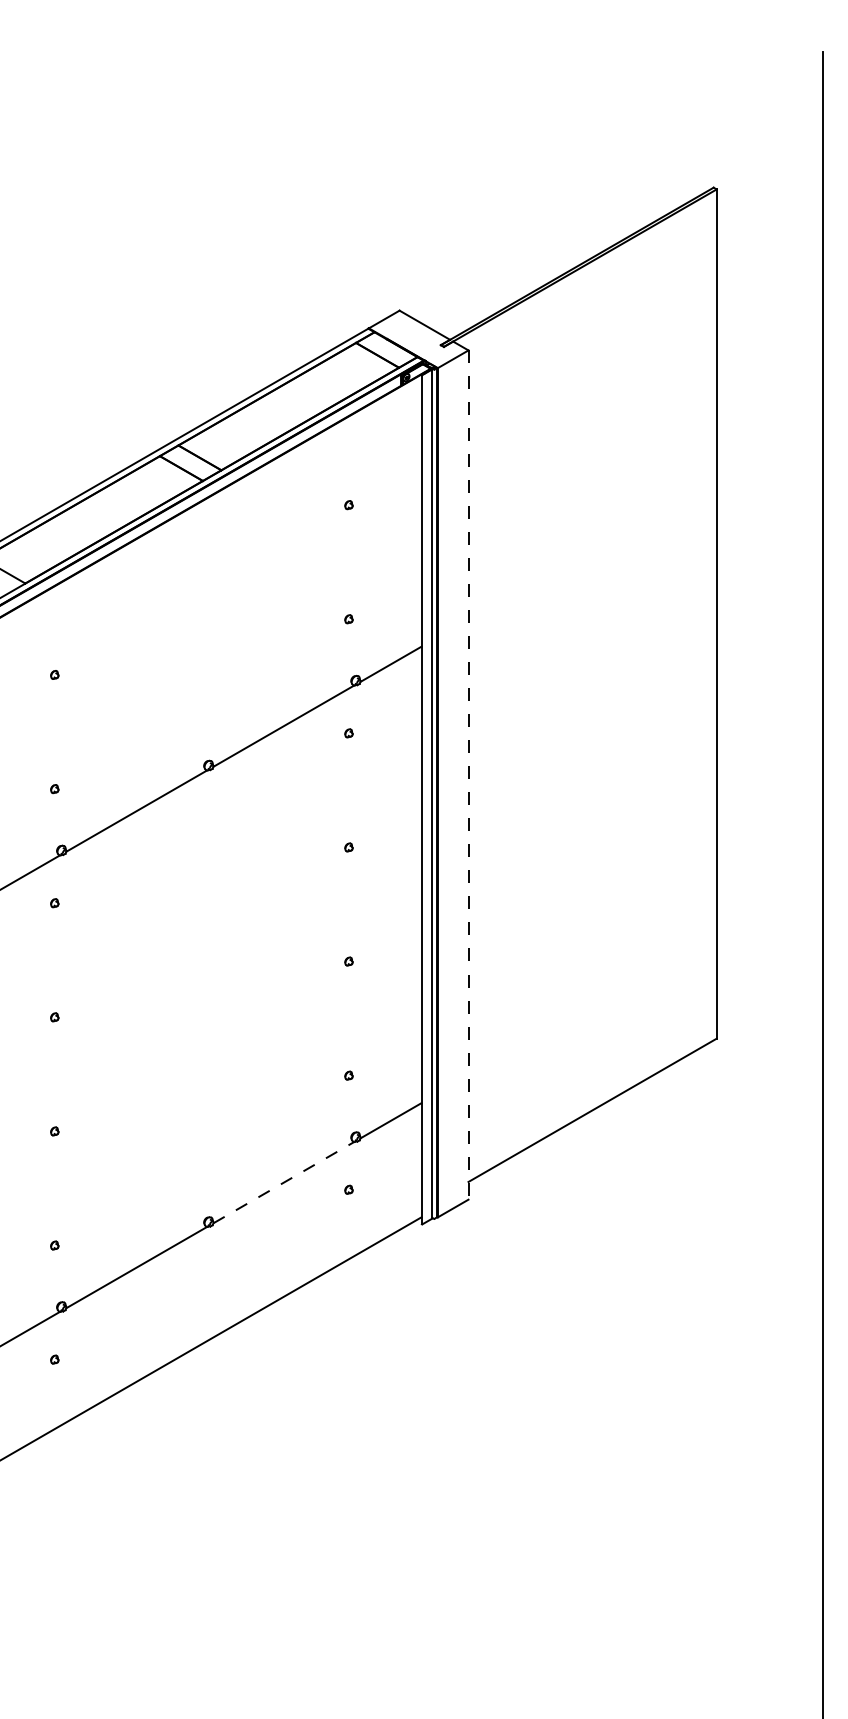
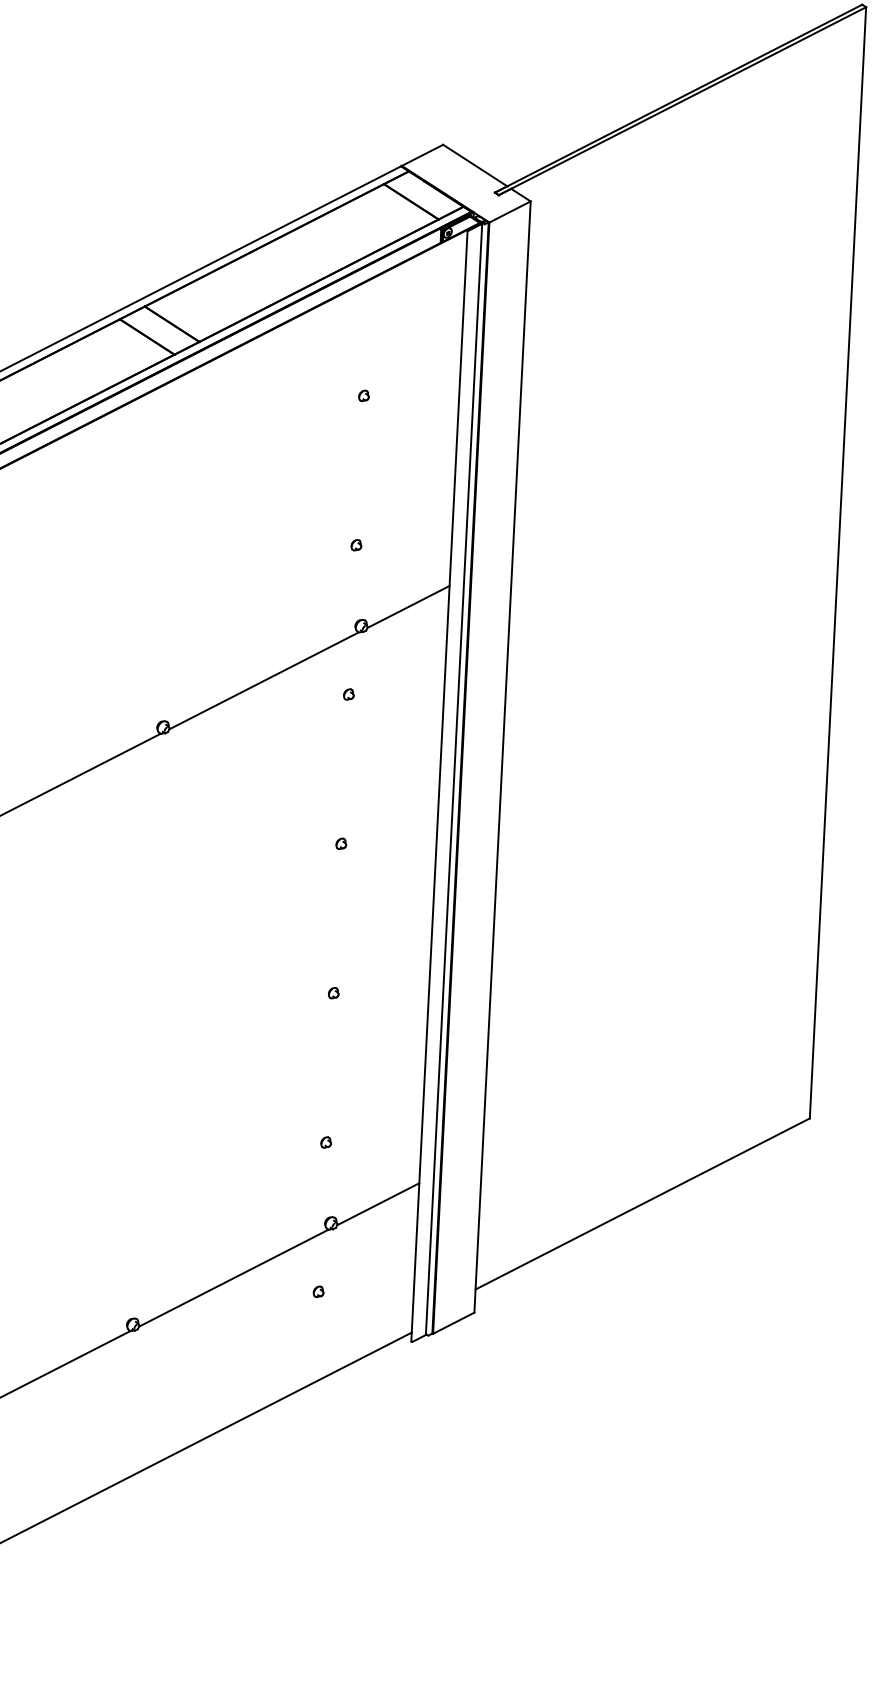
line: (468, 775) -> (502, 757), dashed -> solid
line: (284, 1182) -> (234, 1277), dashed -> solid

